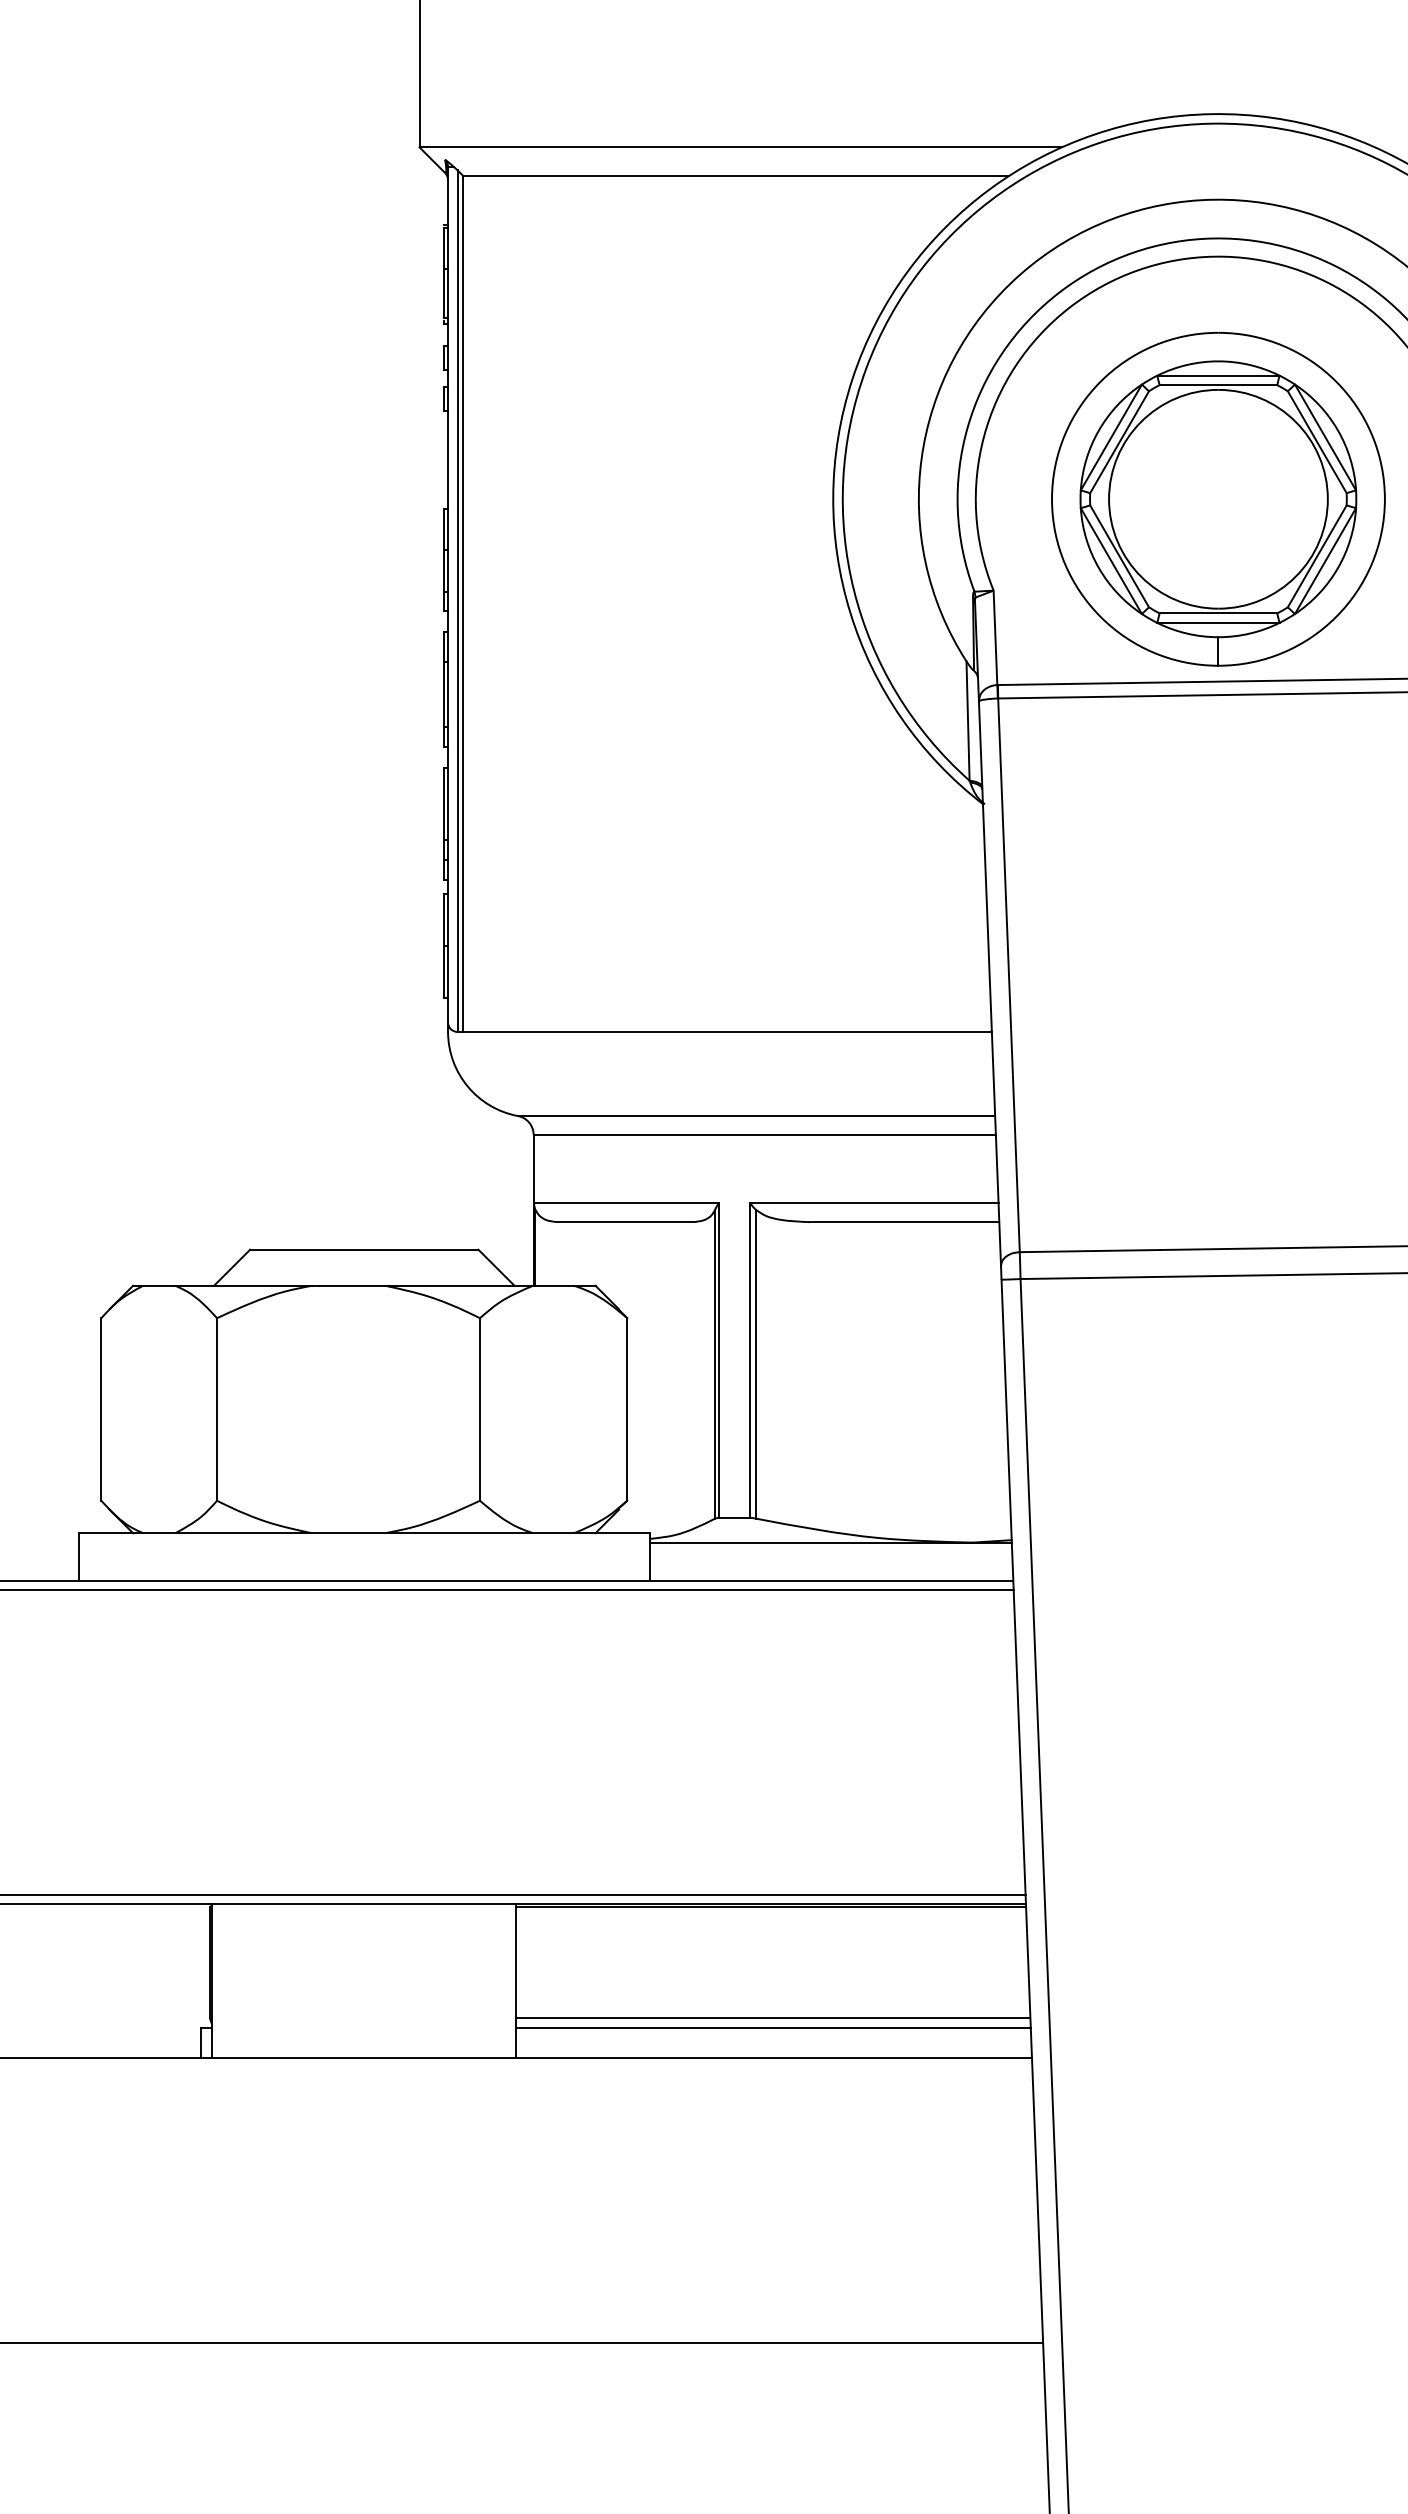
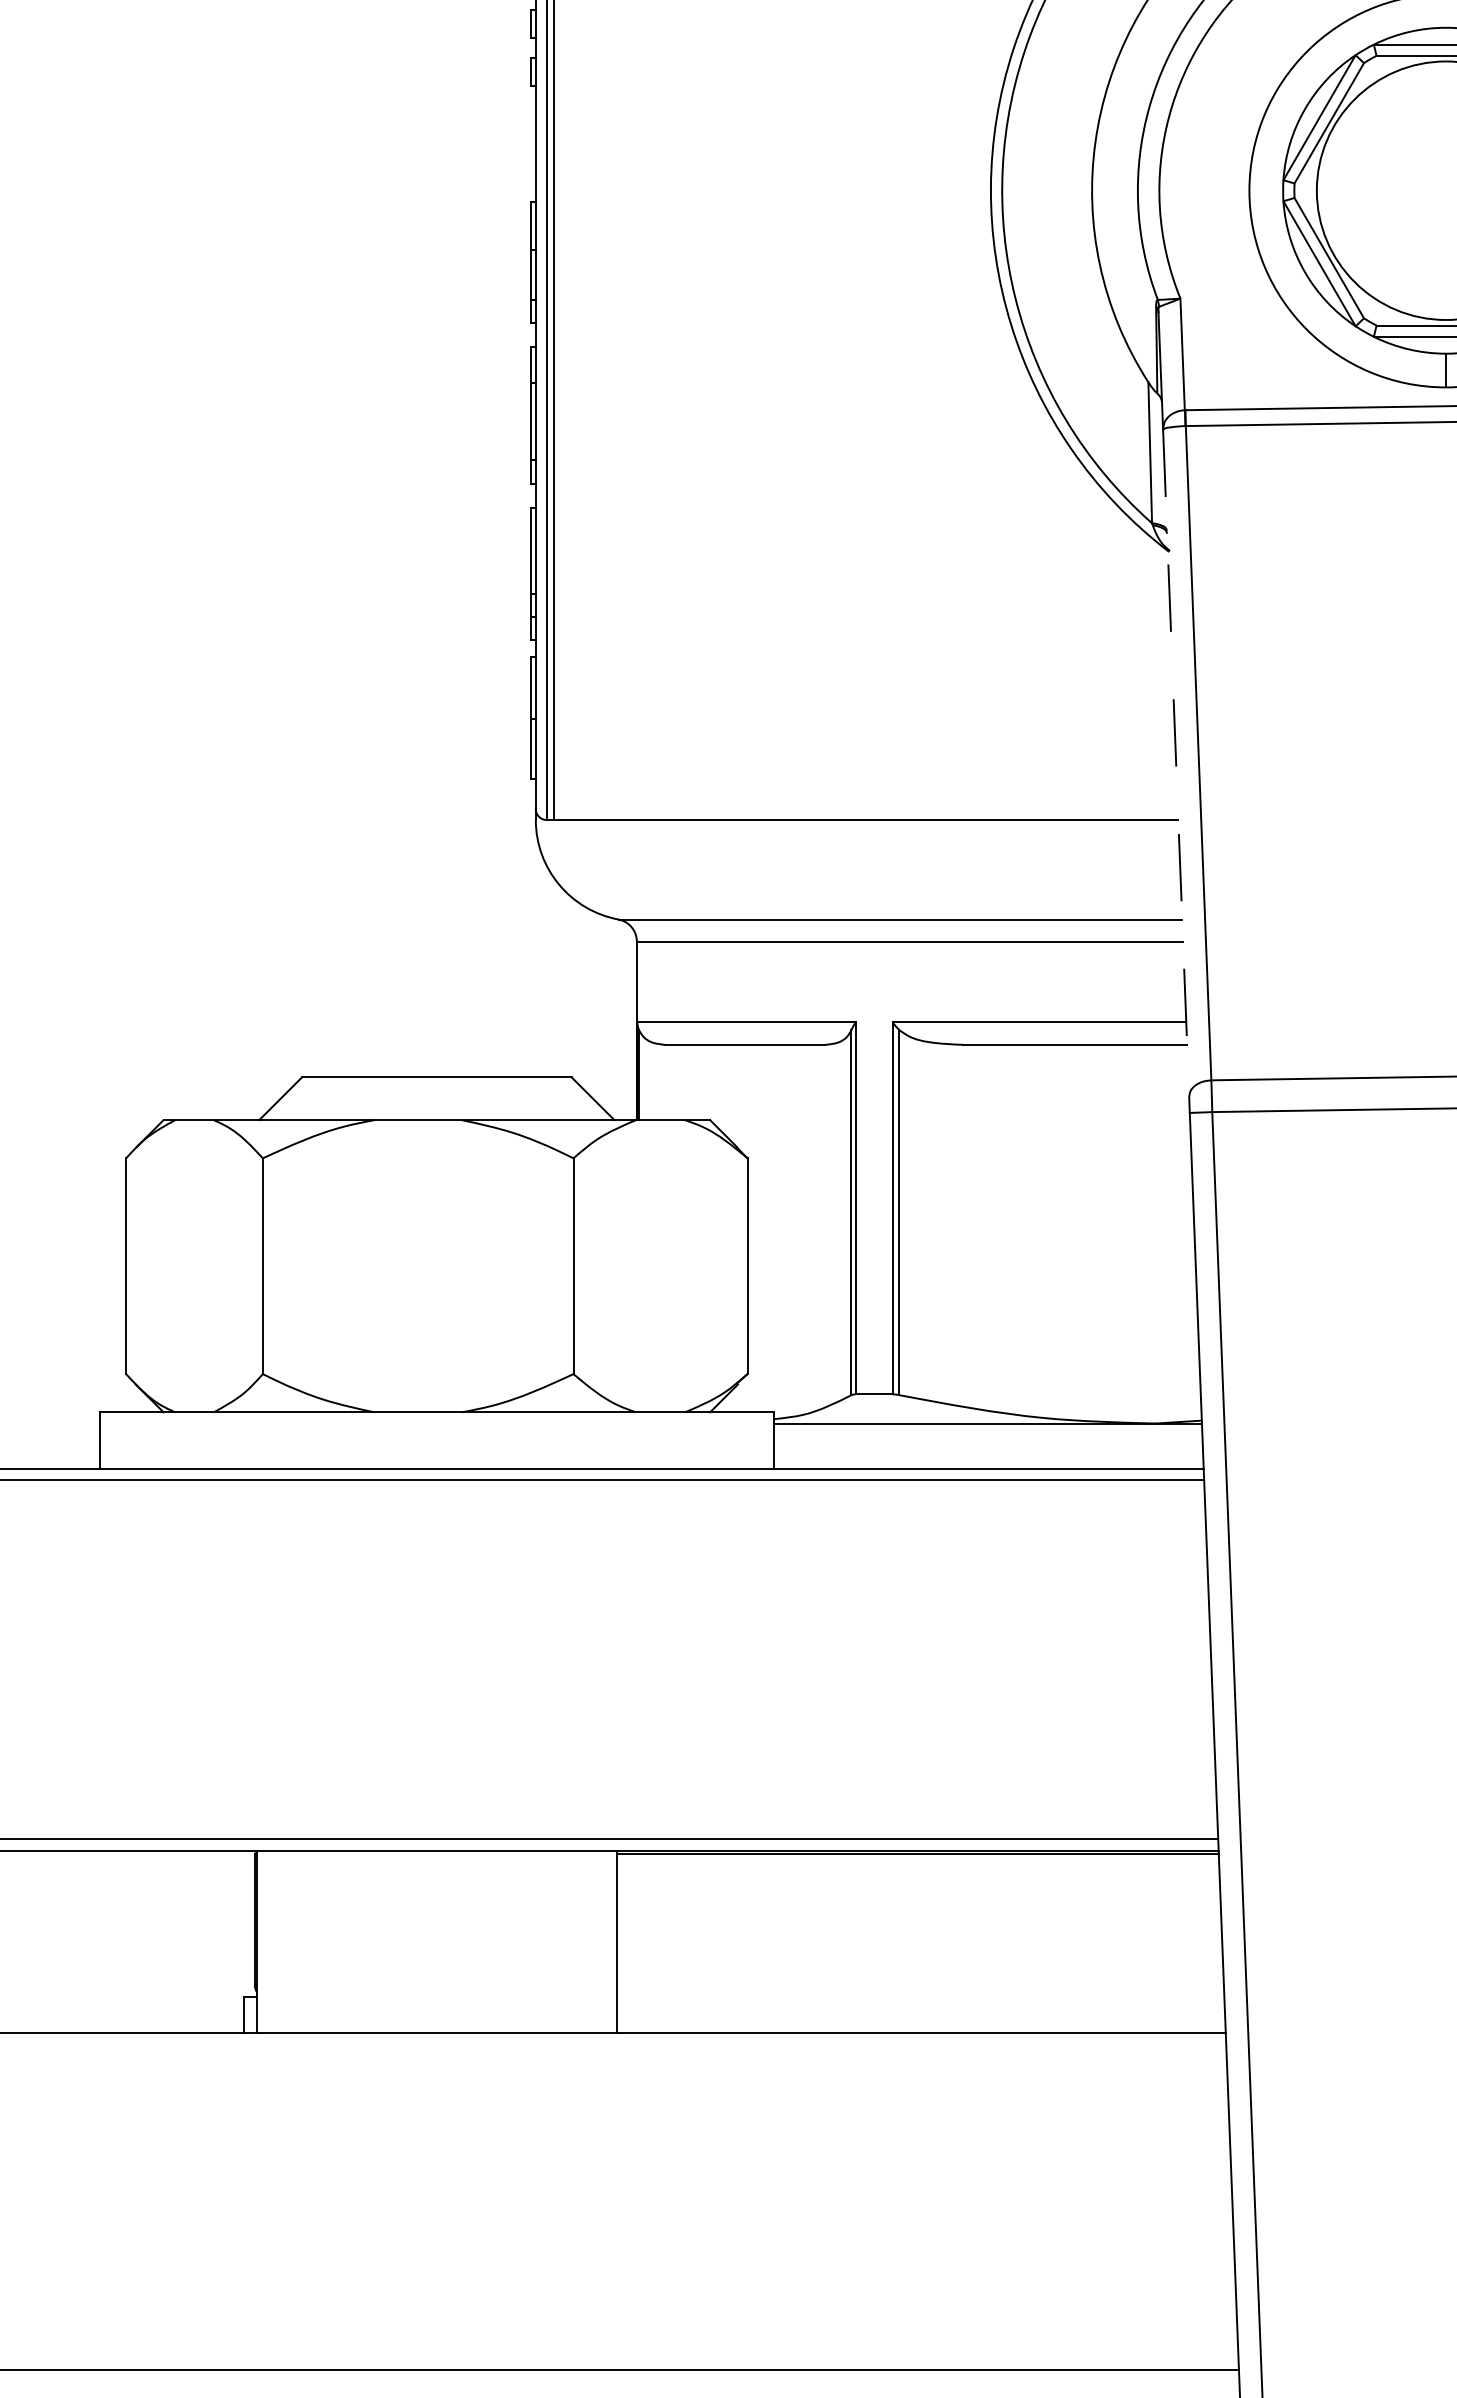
line: (989, 983) -> (1175, 762), solid -> dashed
line: (773, 2018) -> (920, 1985), removed
line: (773, 2027) -> (920, 1996), removed

